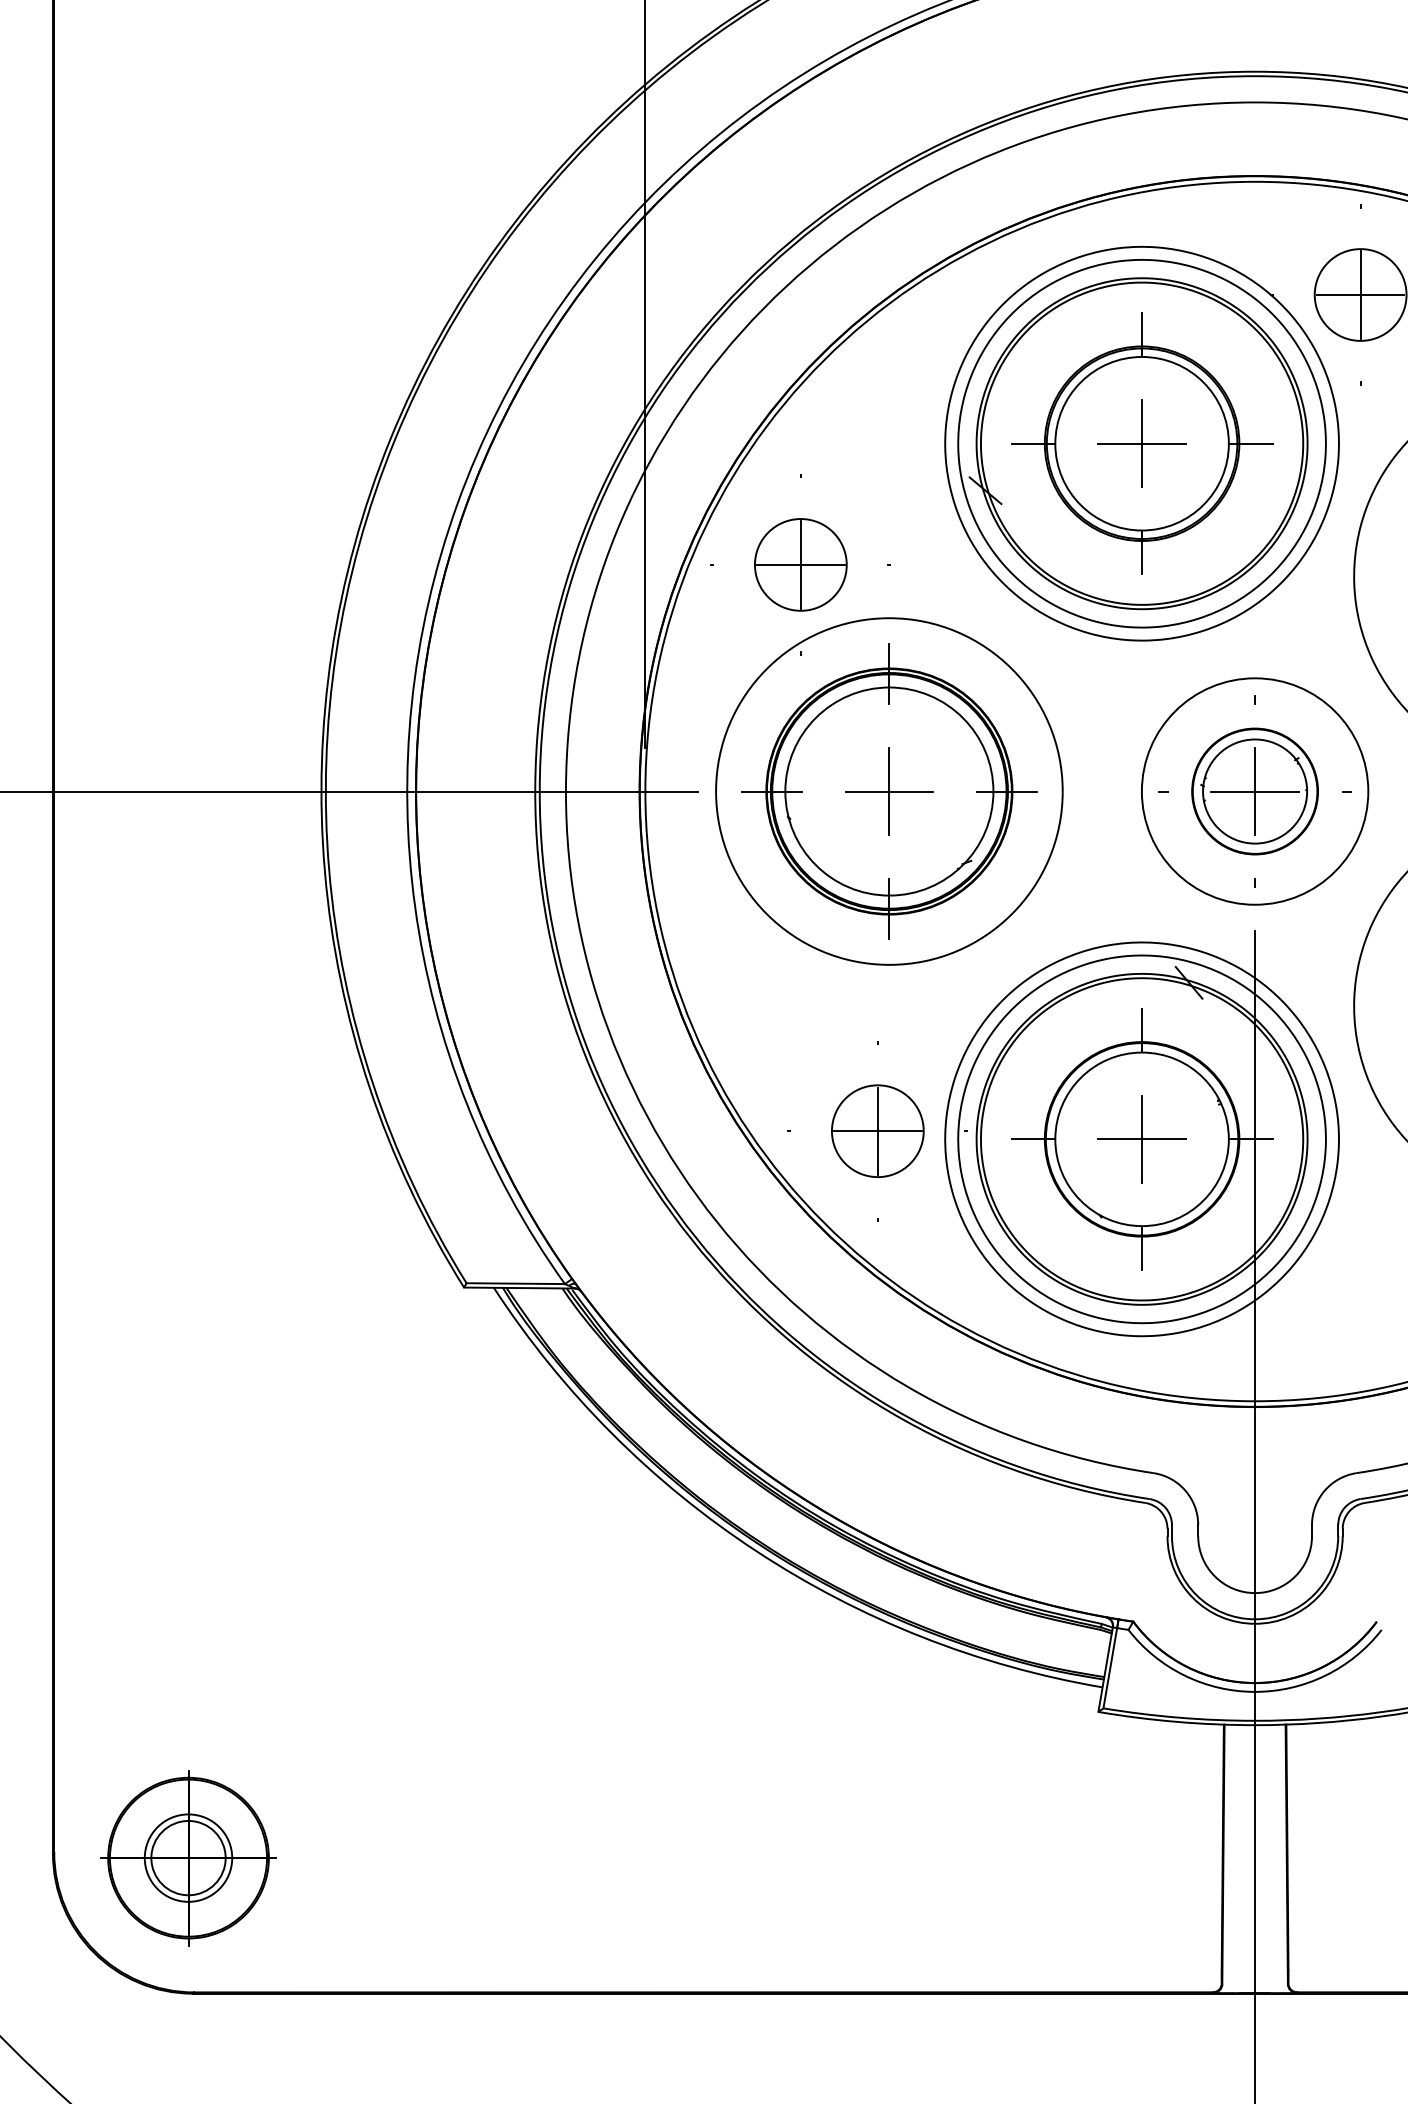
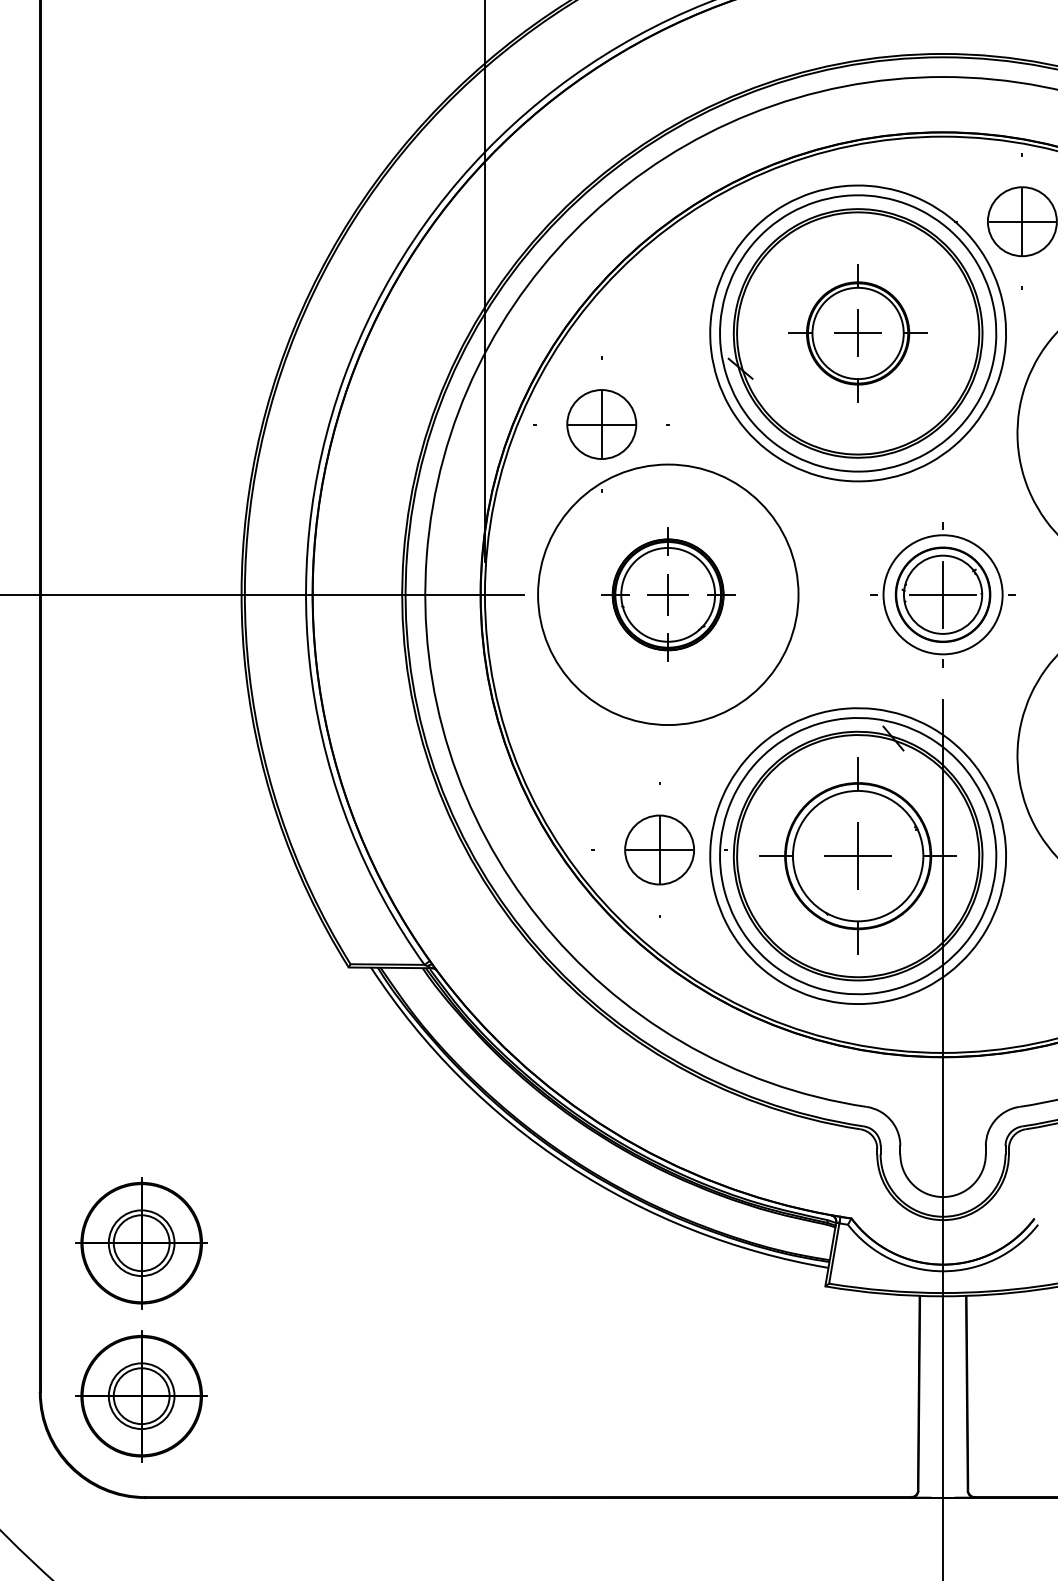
part: (1141, 443) -> (857, 333), size x0.7
part: (888, 791) -> (667, 594), size x0.6
circle: (1255, 791) -> (943, 594), size x0.7
part: (188, 1654) -> (141, 1243), added

